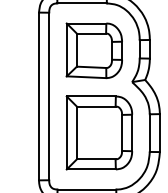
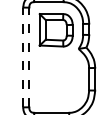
line: (39, 96) -> (23, 57), solid -> dashed
line: (49, 96) -> (29, 57), solid -> dashed
part: (98, 131) -> (58, 78), removed

